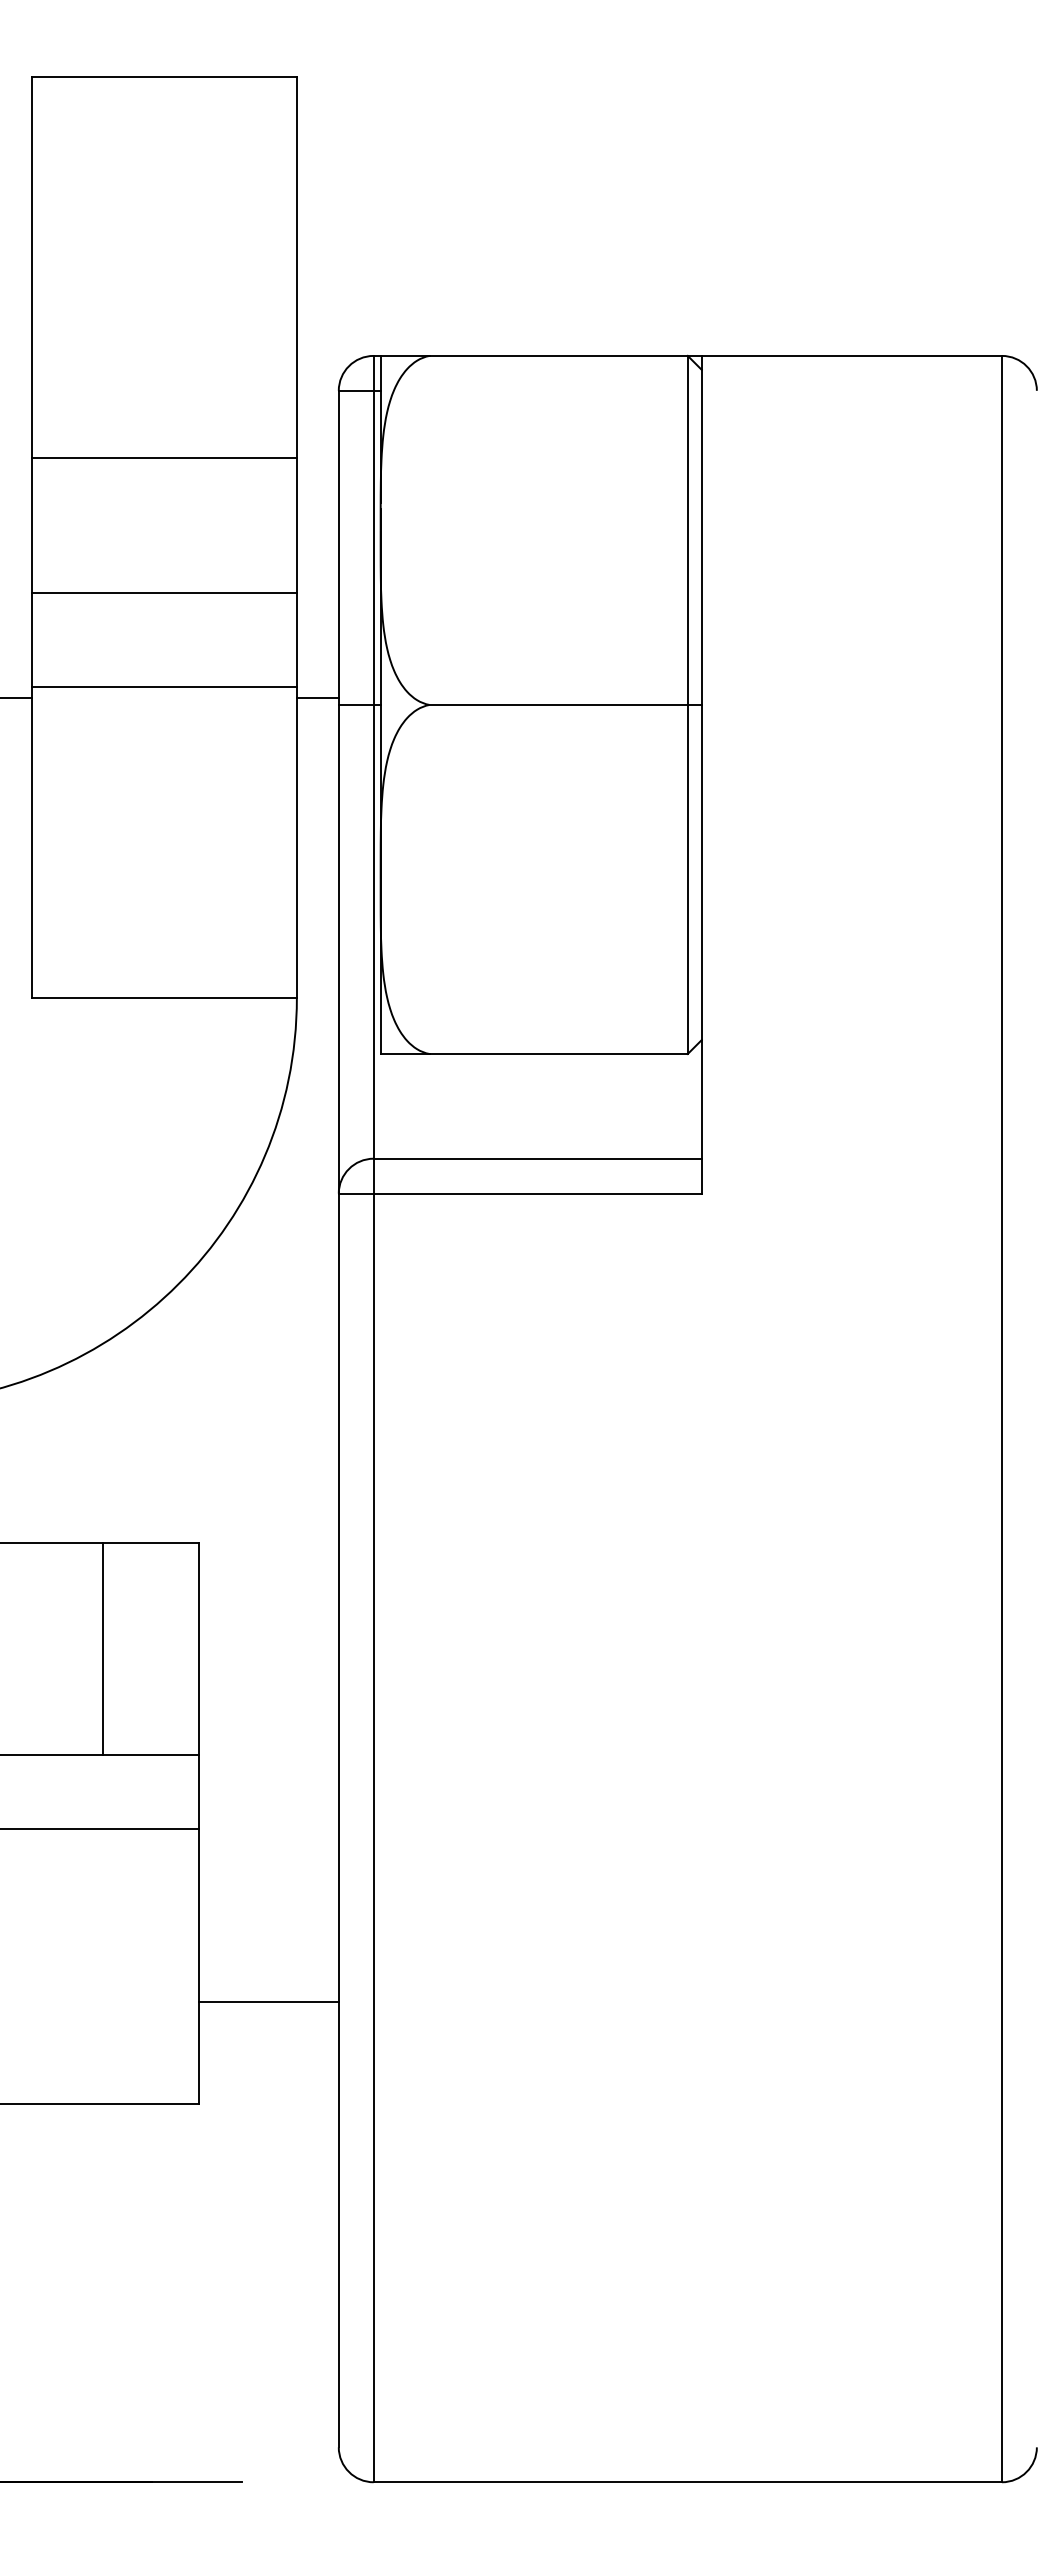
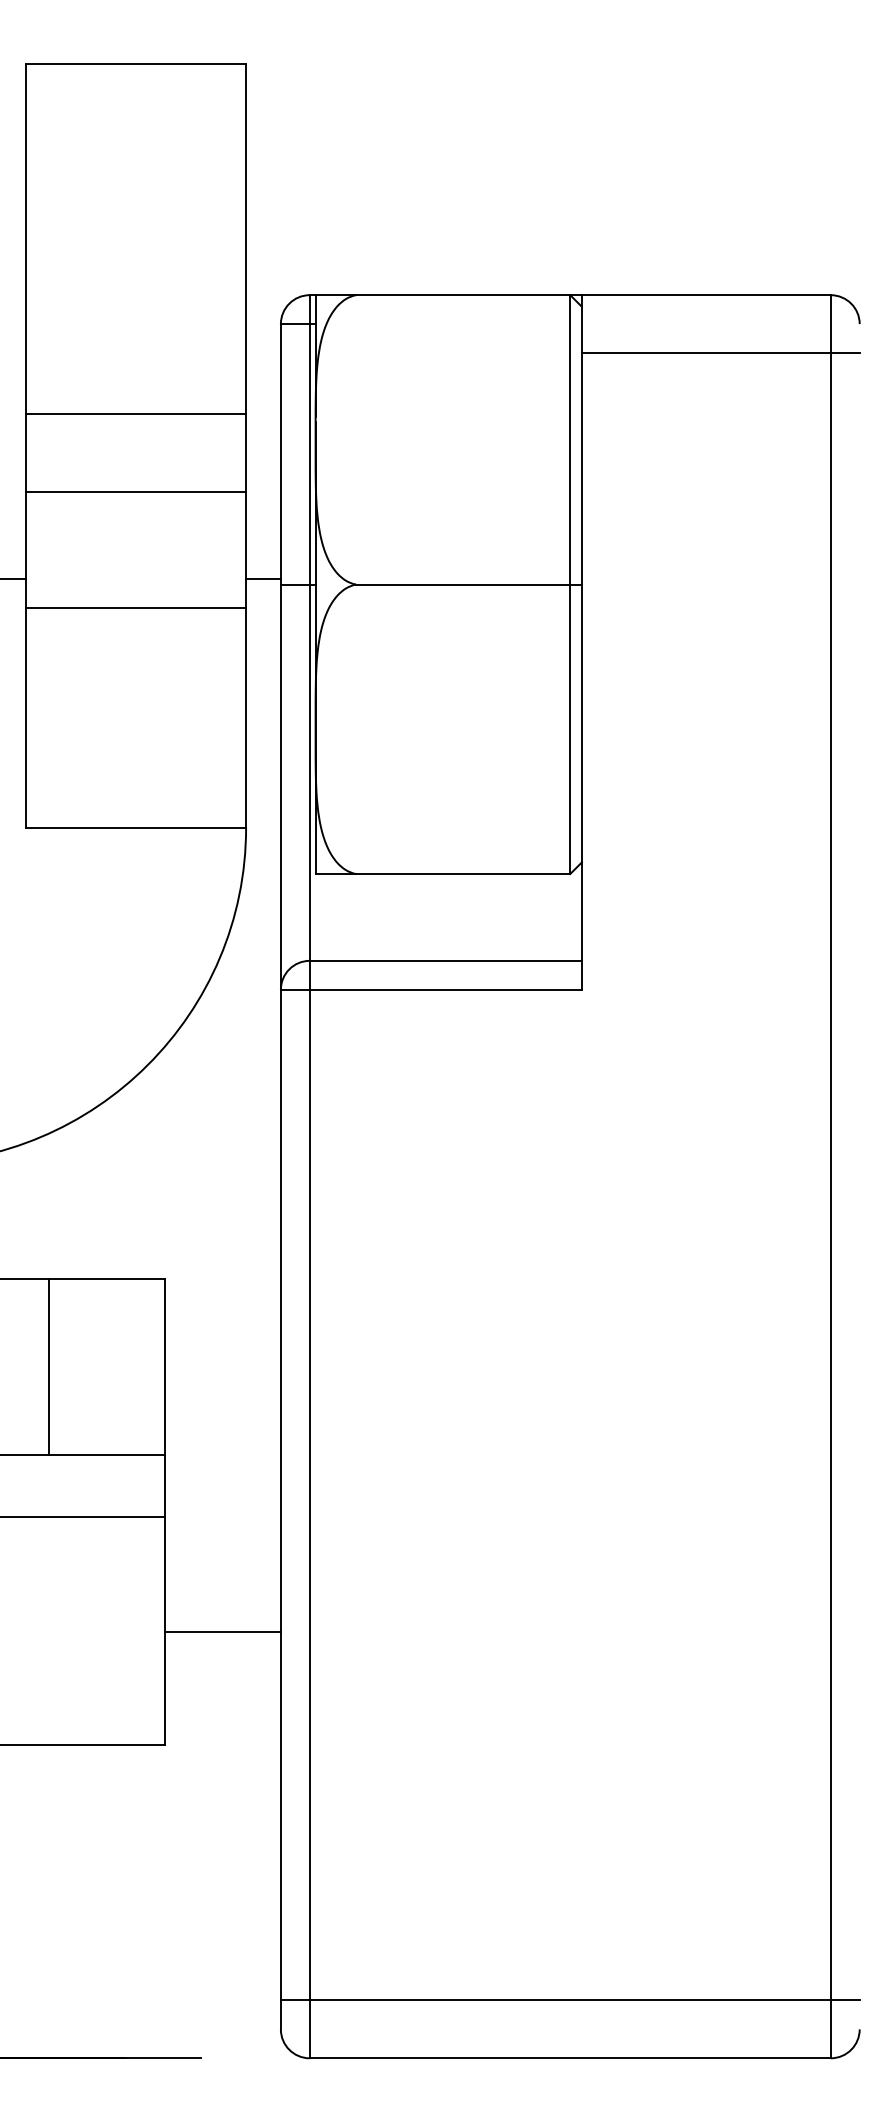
line: (868, 426) -> (720, 353), added
line: (164, 458) -> (136, 414), moved
line: (164, 686) -> (136, 607), moved
line: (103, 1649) -> (49, 1367), moved
line: (268, 2002) -> (222, 1632), moved
line: (686, 2412) -> (569, 2000), added

